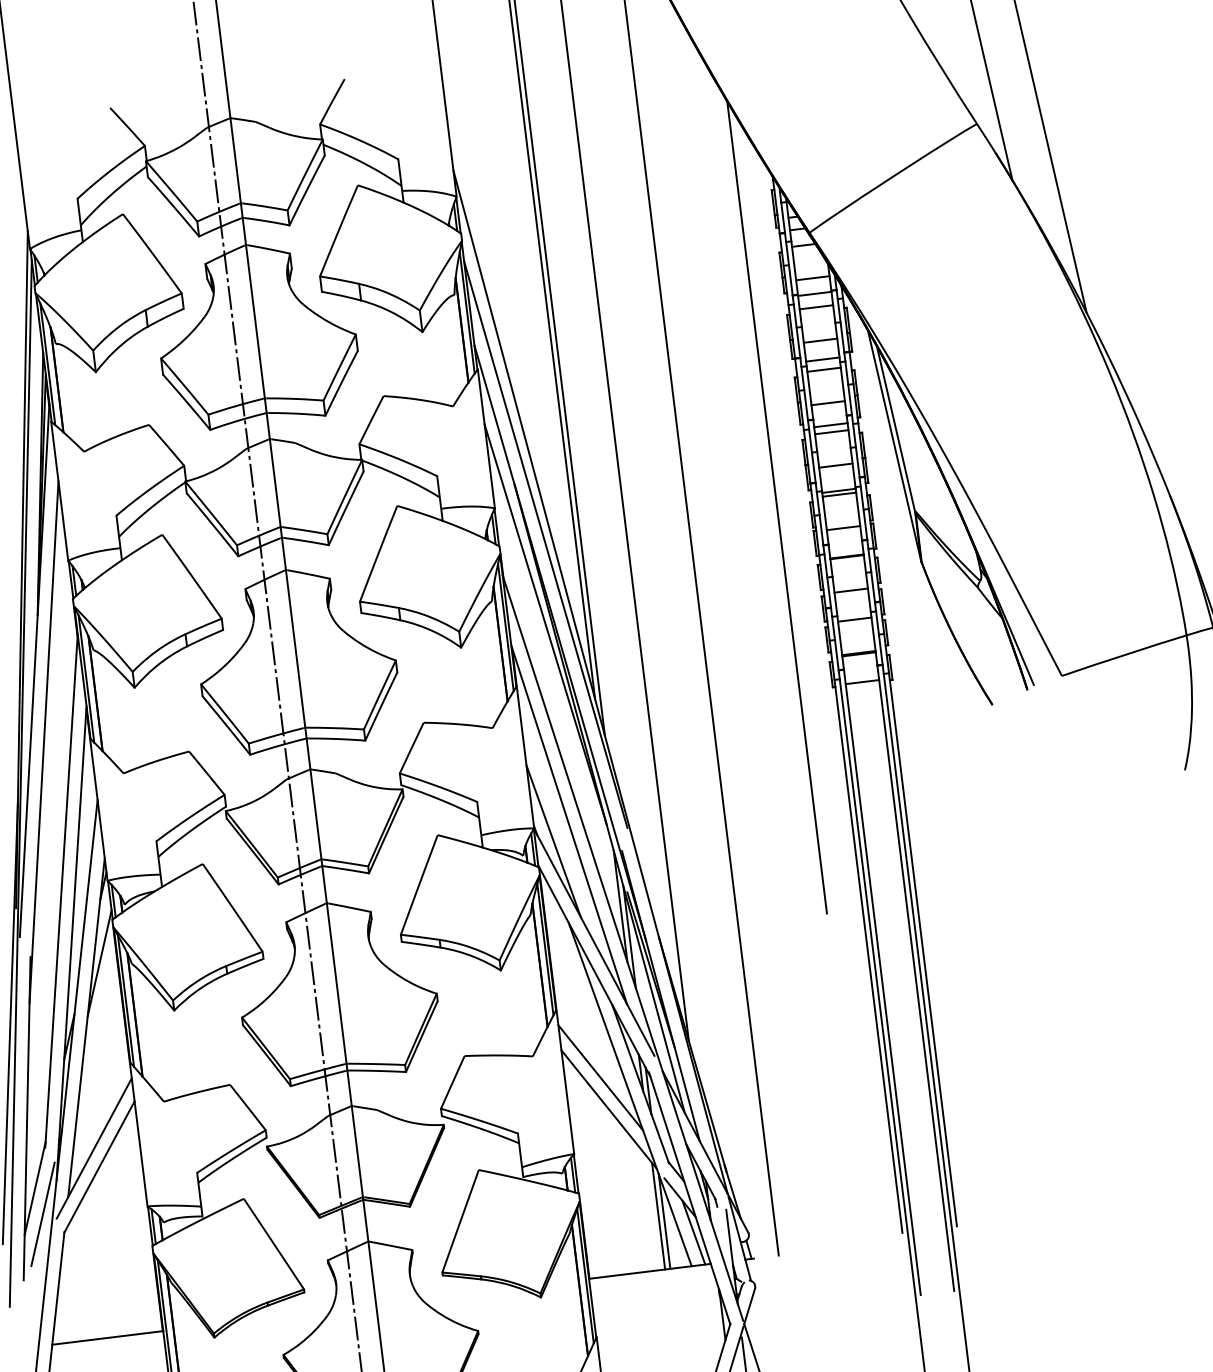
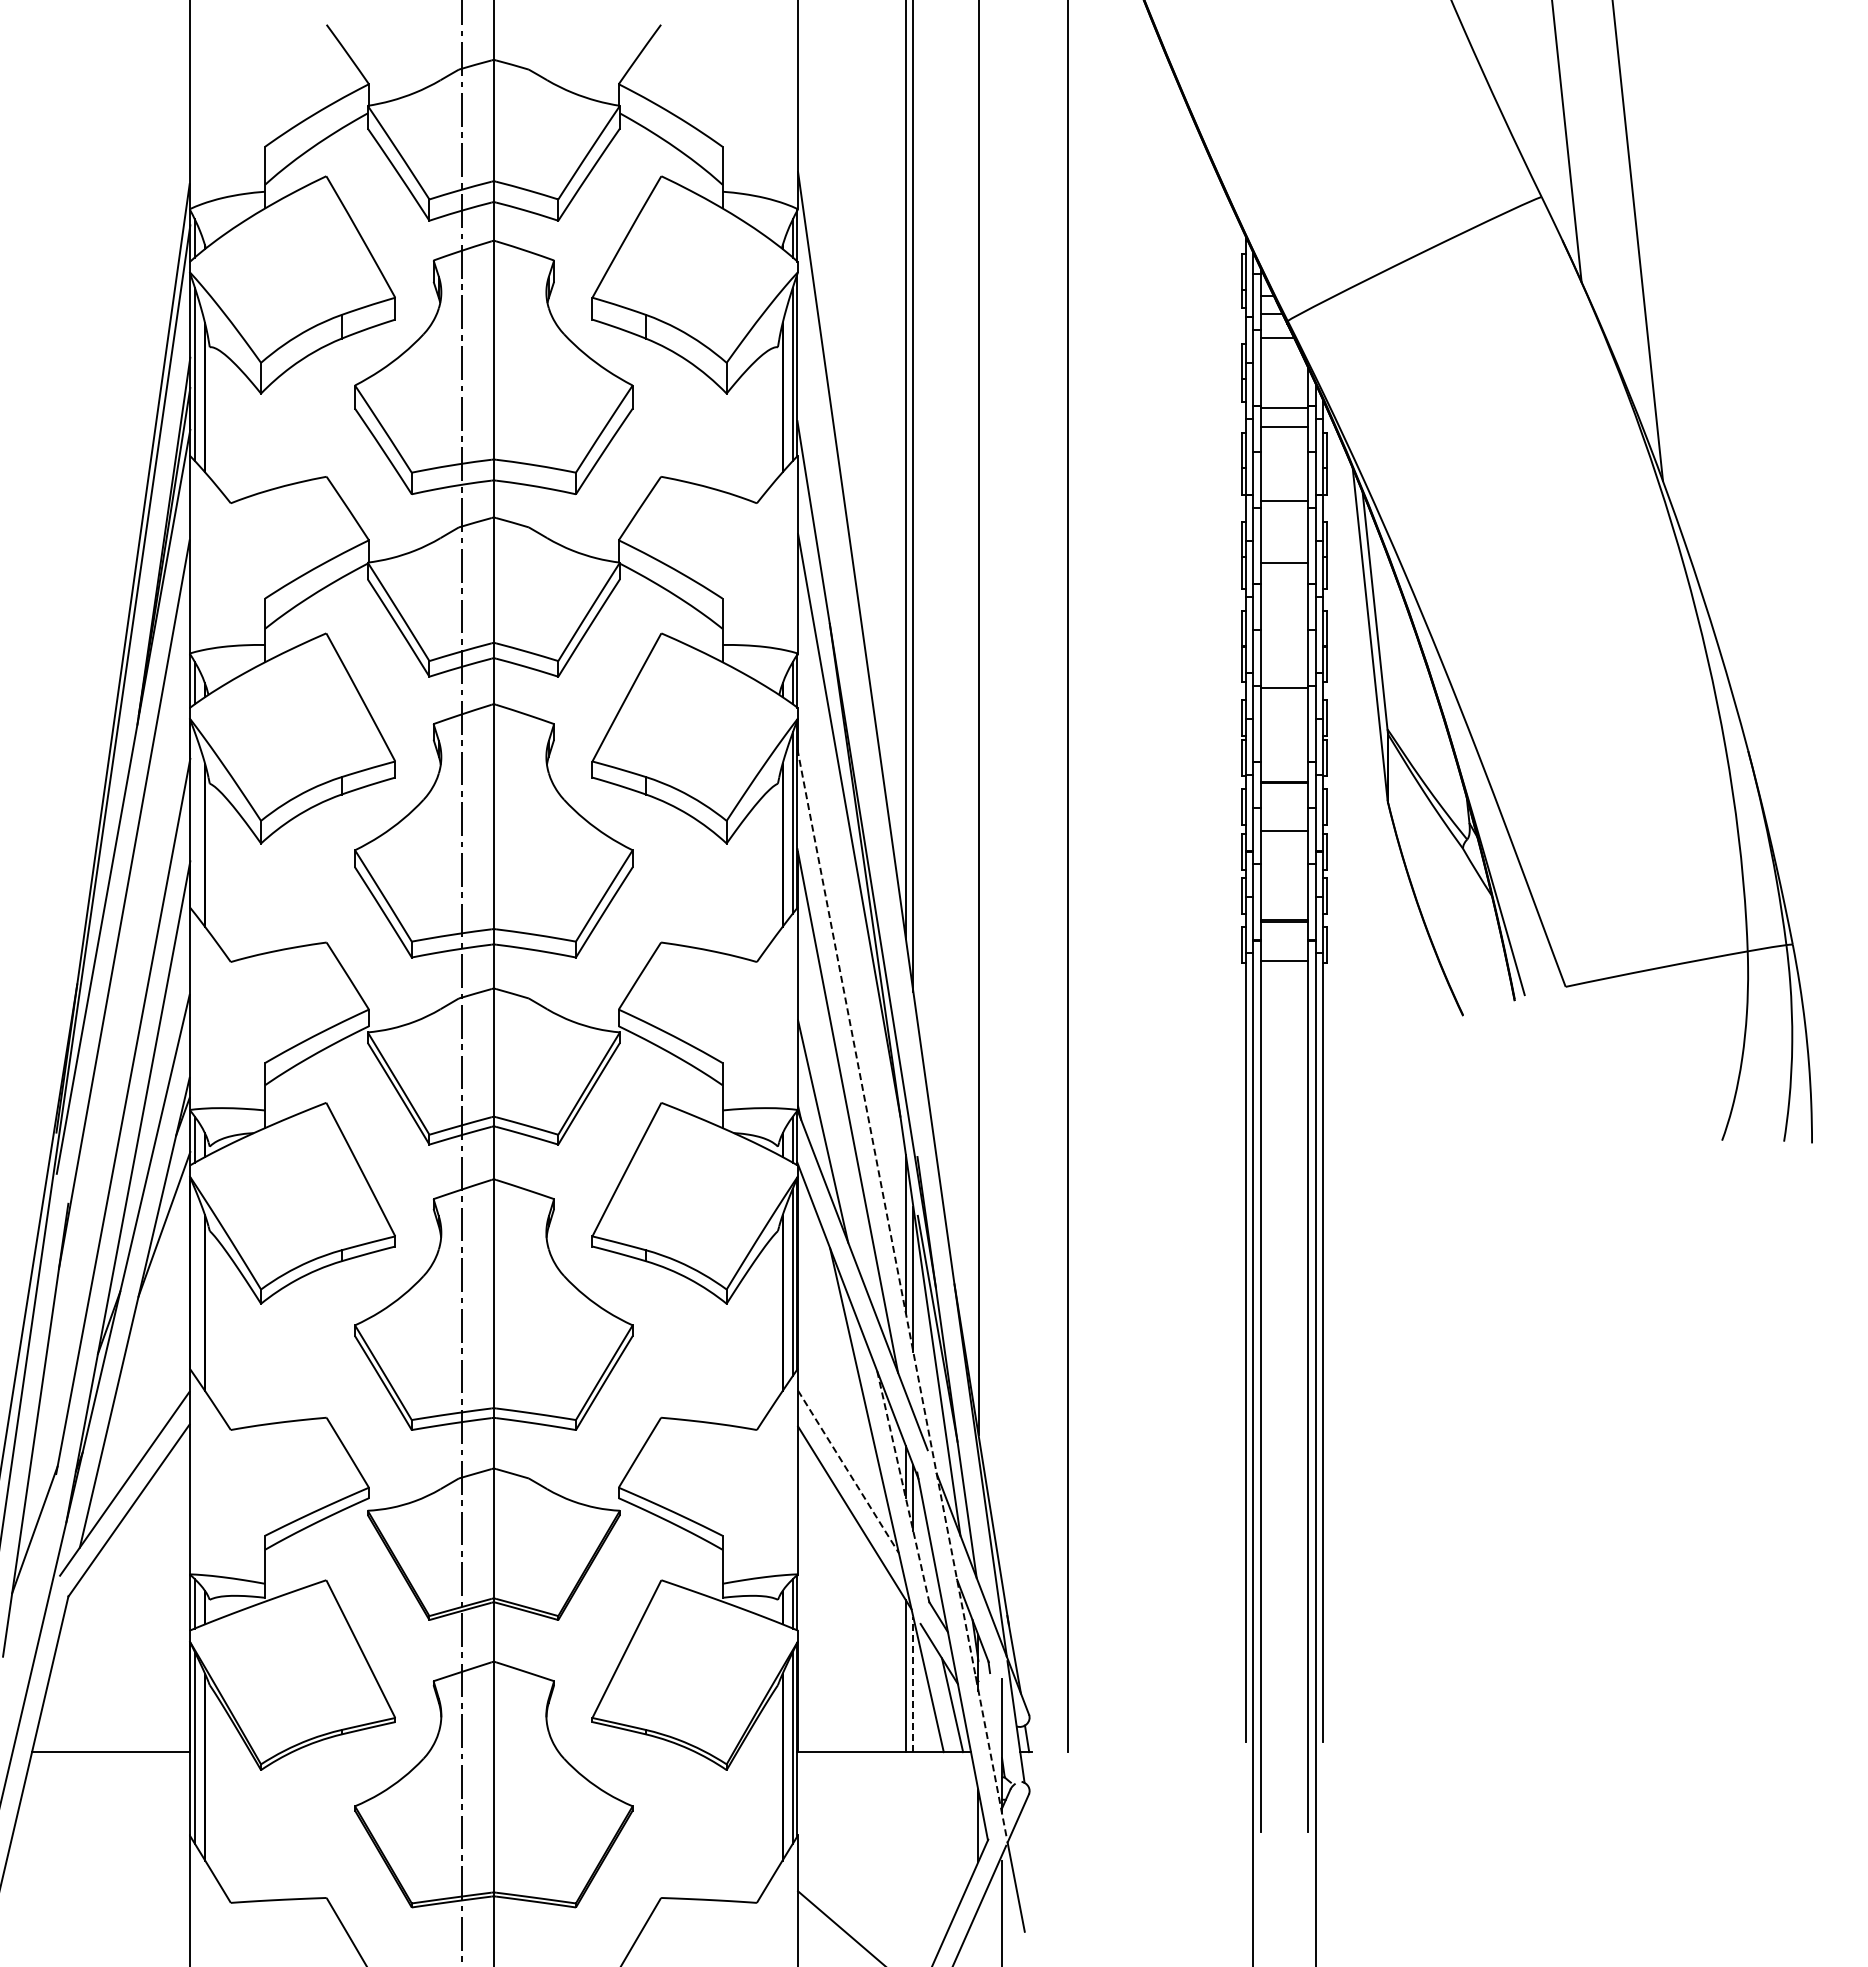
line: (812, 278) -> (1284, 385), removed
line: (820, 340) -> (1284, 474), removed
line: (824, 369) -> (1284, 515), removed
line: (830, 425) -> (1284, 594), removed
line: (831, 432) -> (1284, 604), removed
line: (835, 465) -> (1284, 652), removed
line: (839, 494) -> (1284, 693), removed
line: (777, 507) -> (1194, 701), removed
line: (843, 528) -> (1284, 741), removed
line: (545, 544) -> (863, 713), removed
line: (854, 619) -> (1284, 872), removed
line: (86, 678) -> (194, 822), removed
line: (623, 948) -> (902, 1294), solid -> dashed
line: (125, 1000) -> (194, 1281), removed
line: (600, 1077) -> (848, 1471), solid -> dashed
line: (640, 1084) -> (903, 1487), solid -> dashed
line: (43, 1214) -> (41, 1567), removed
line: (664, 1221) -> (913, 1684), solid -> dashed

